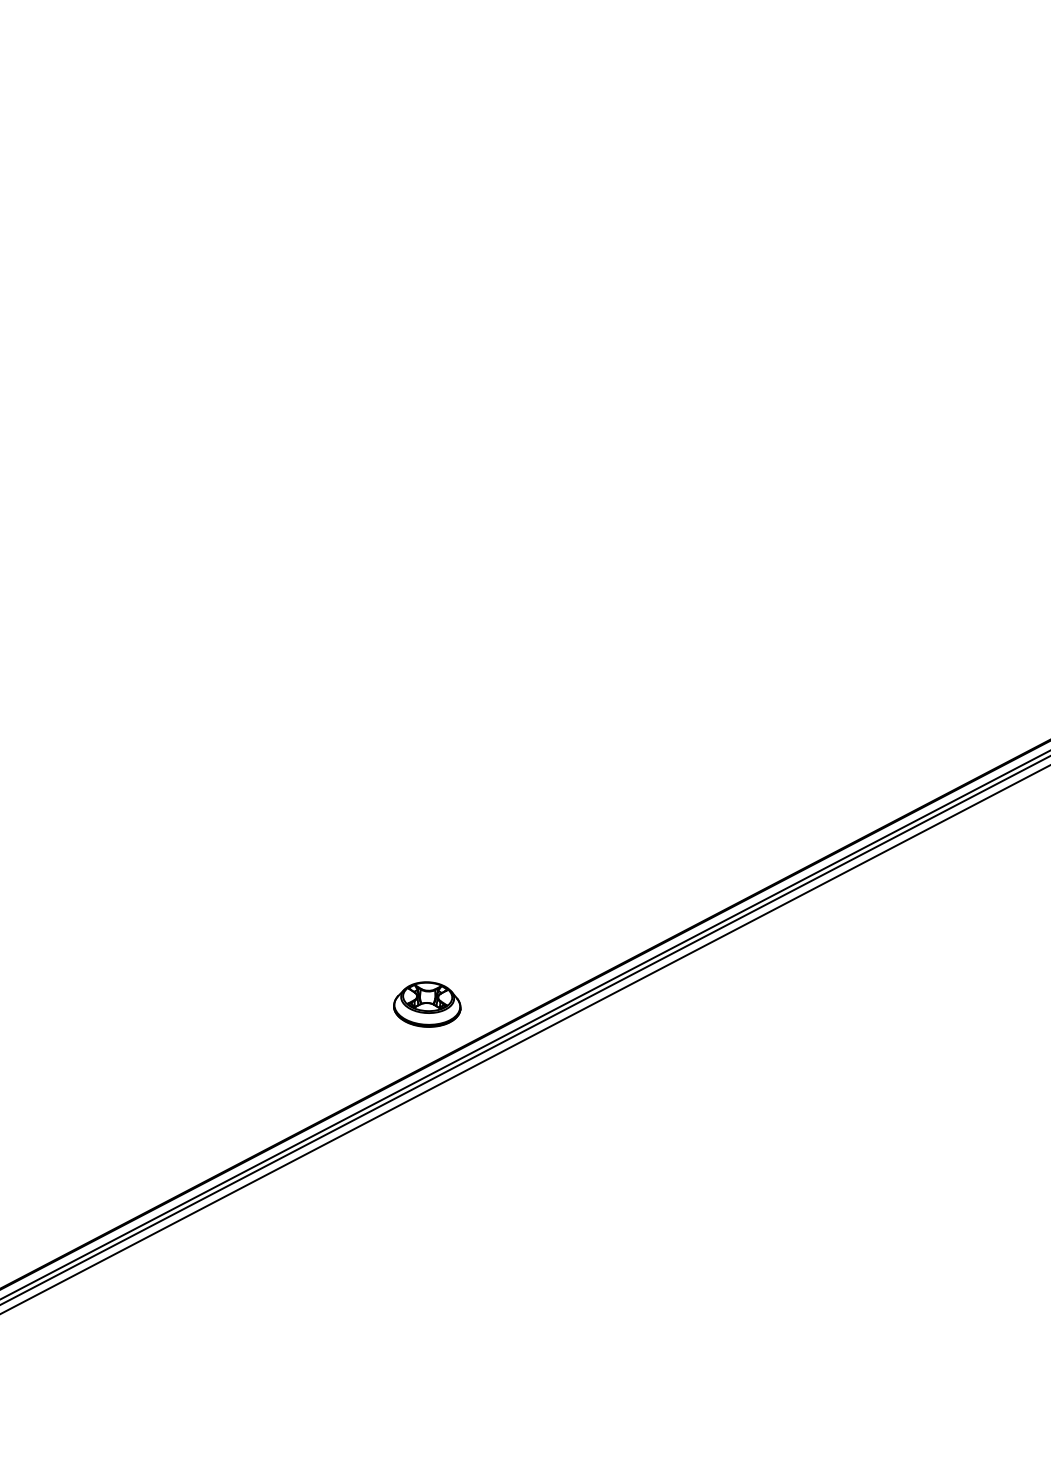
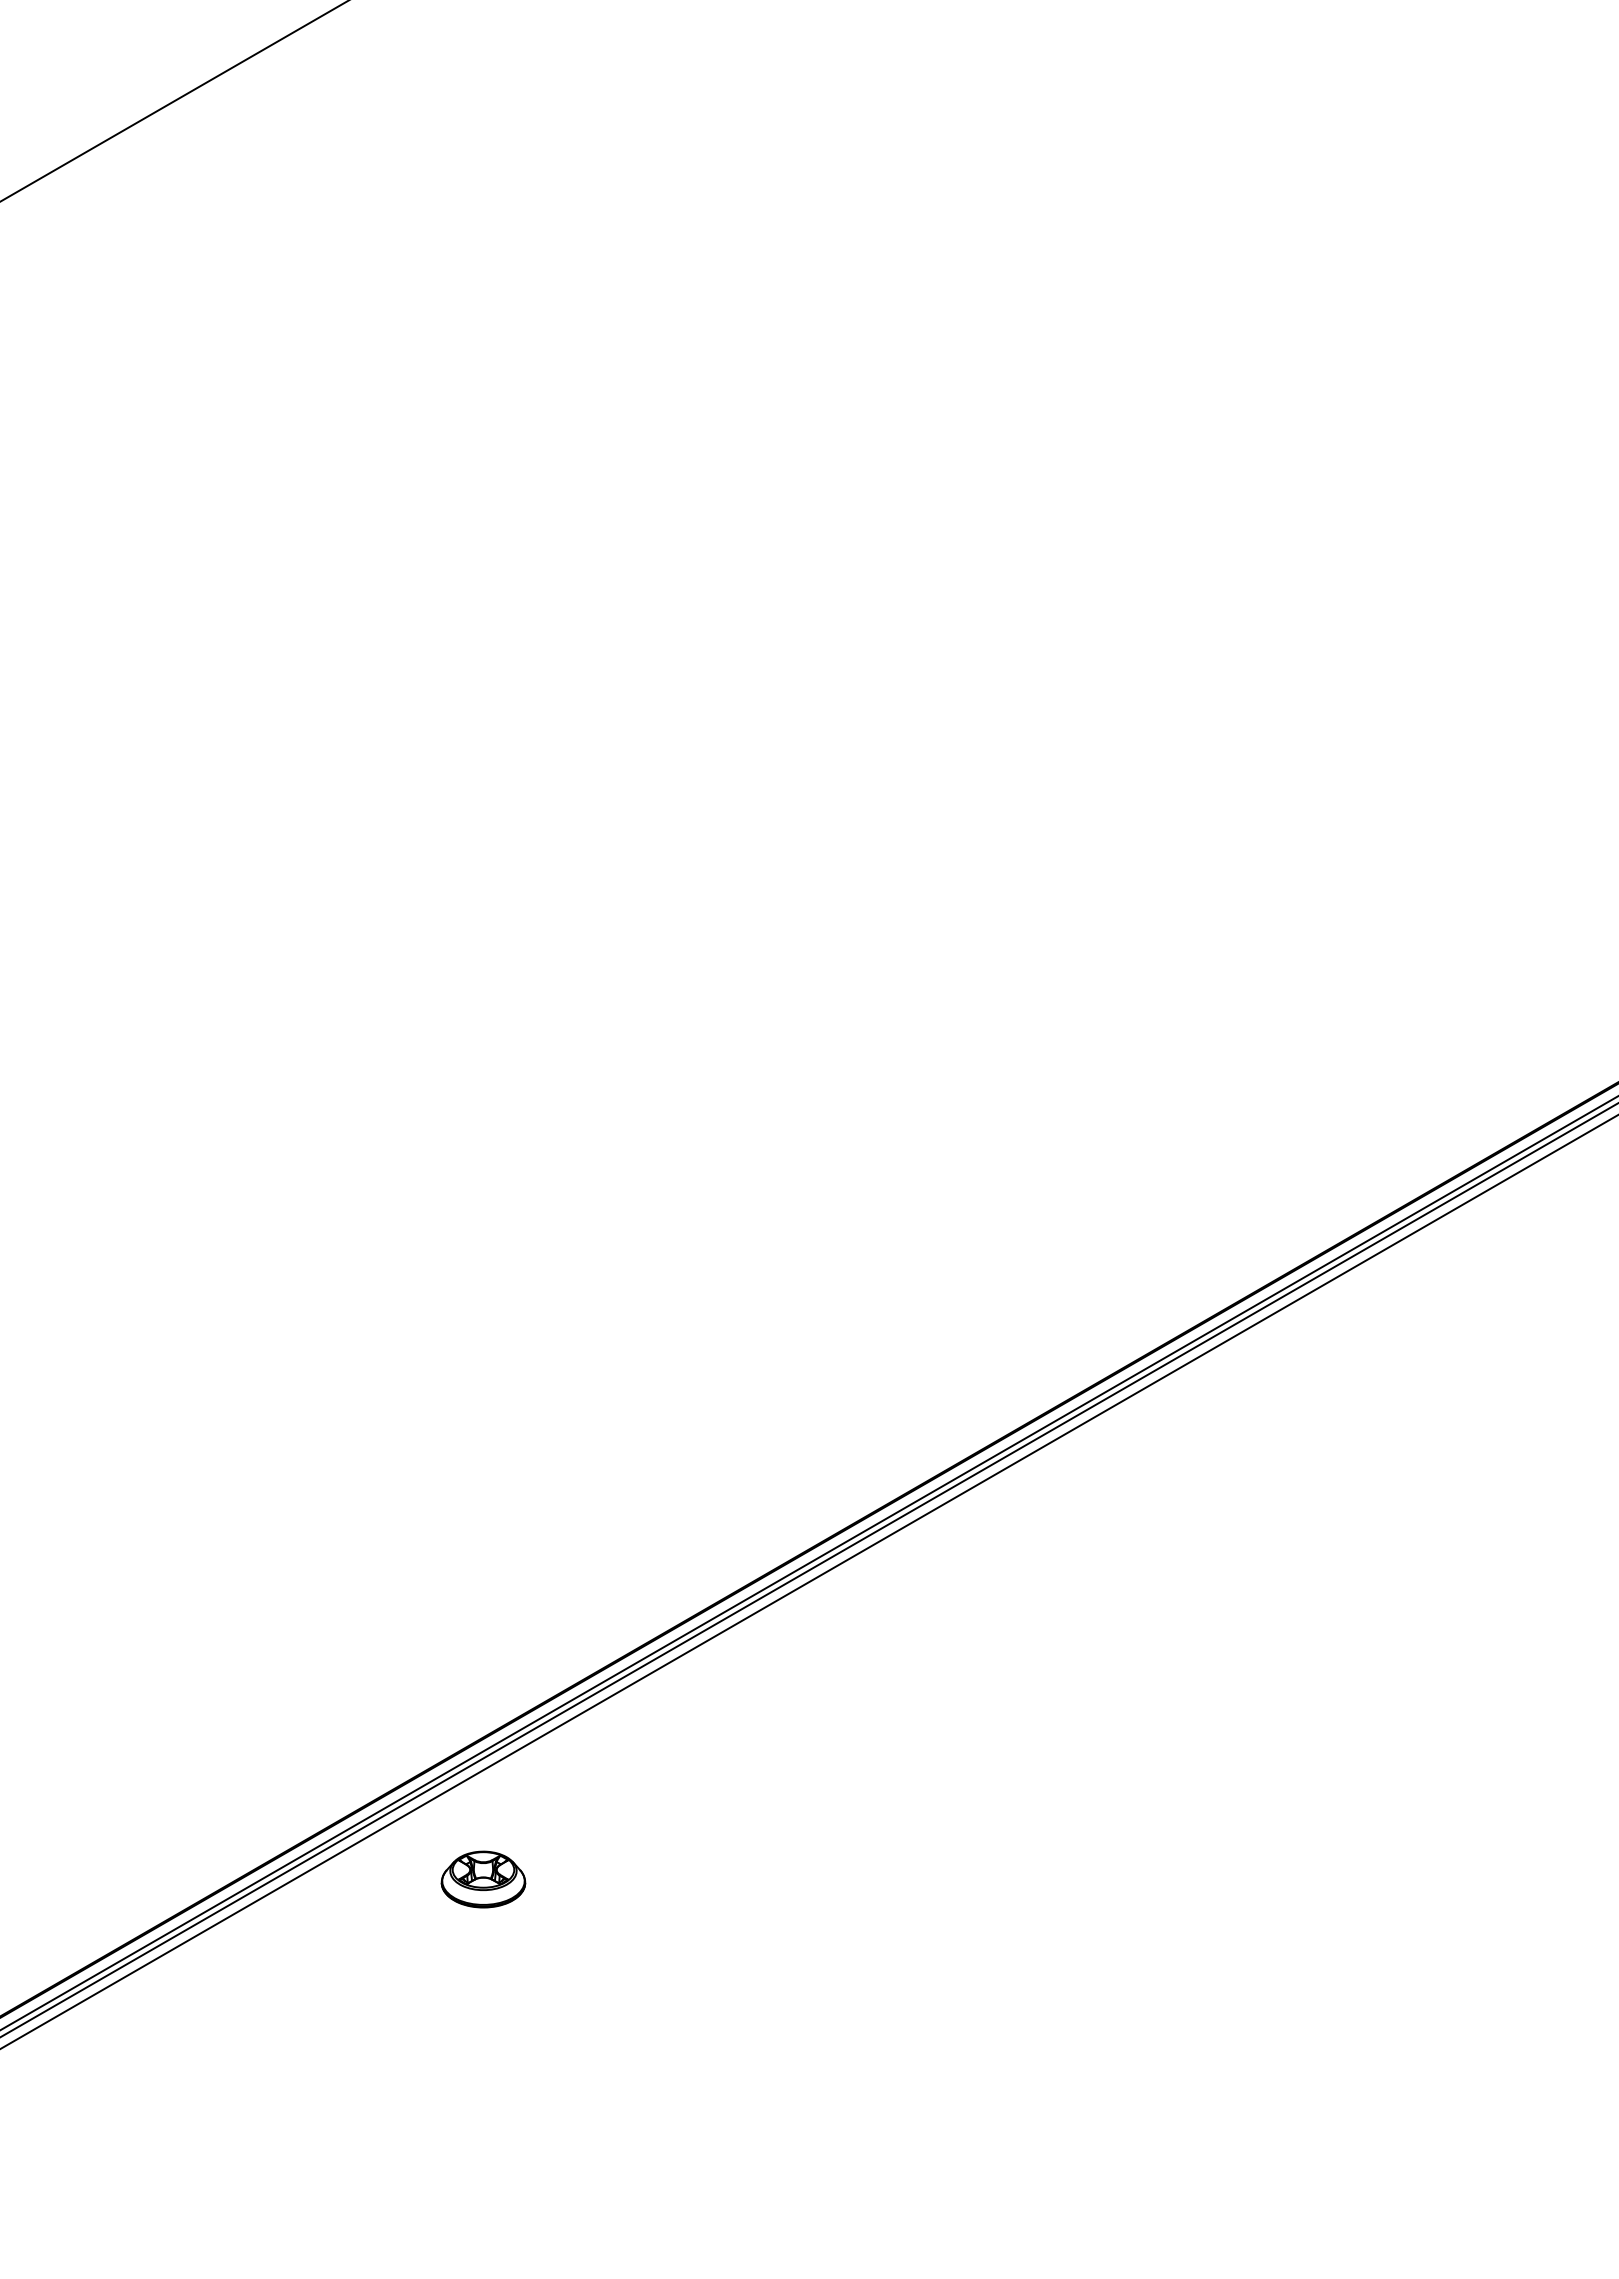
part: (427, 1004) -> (483, 1879), moved

